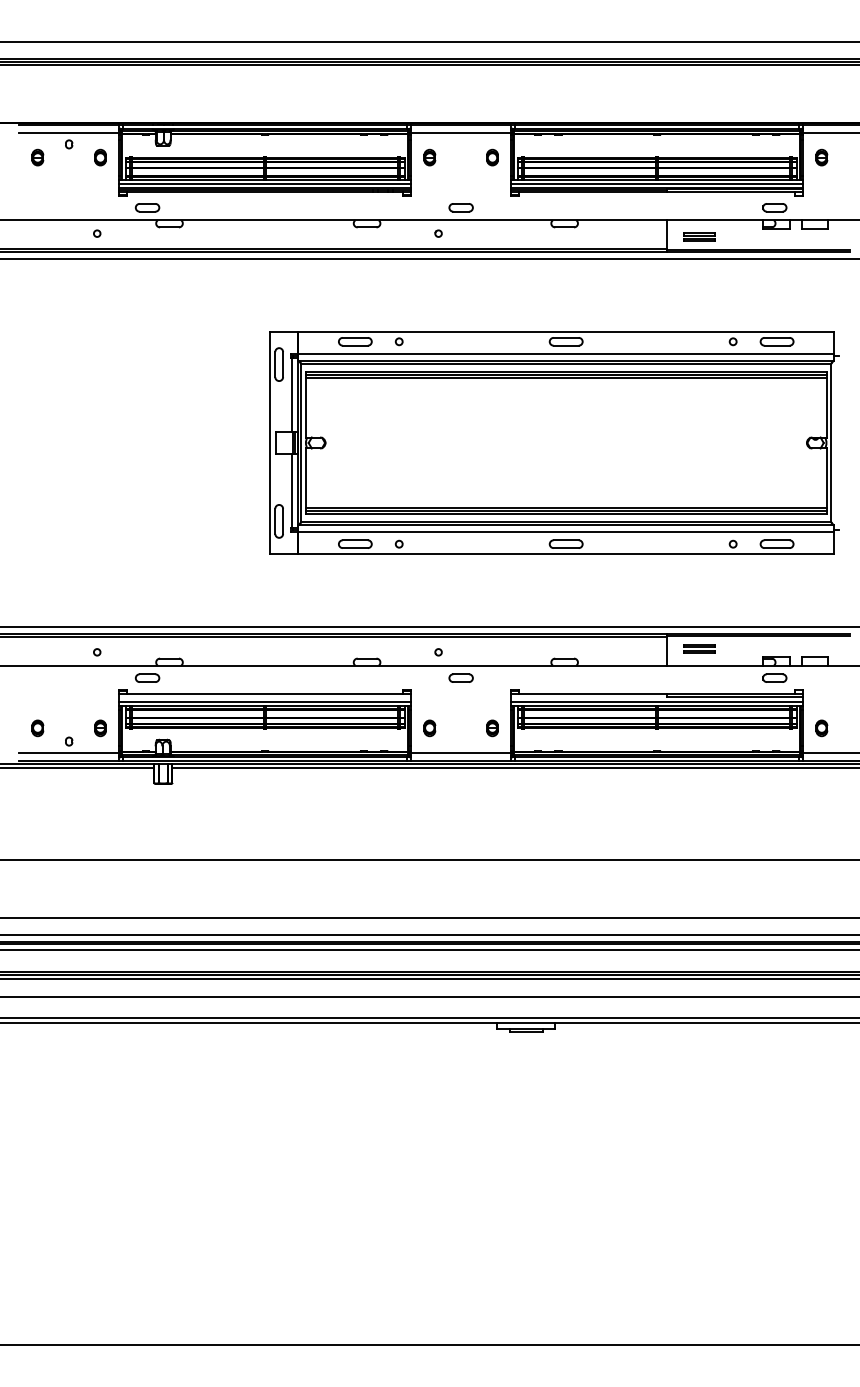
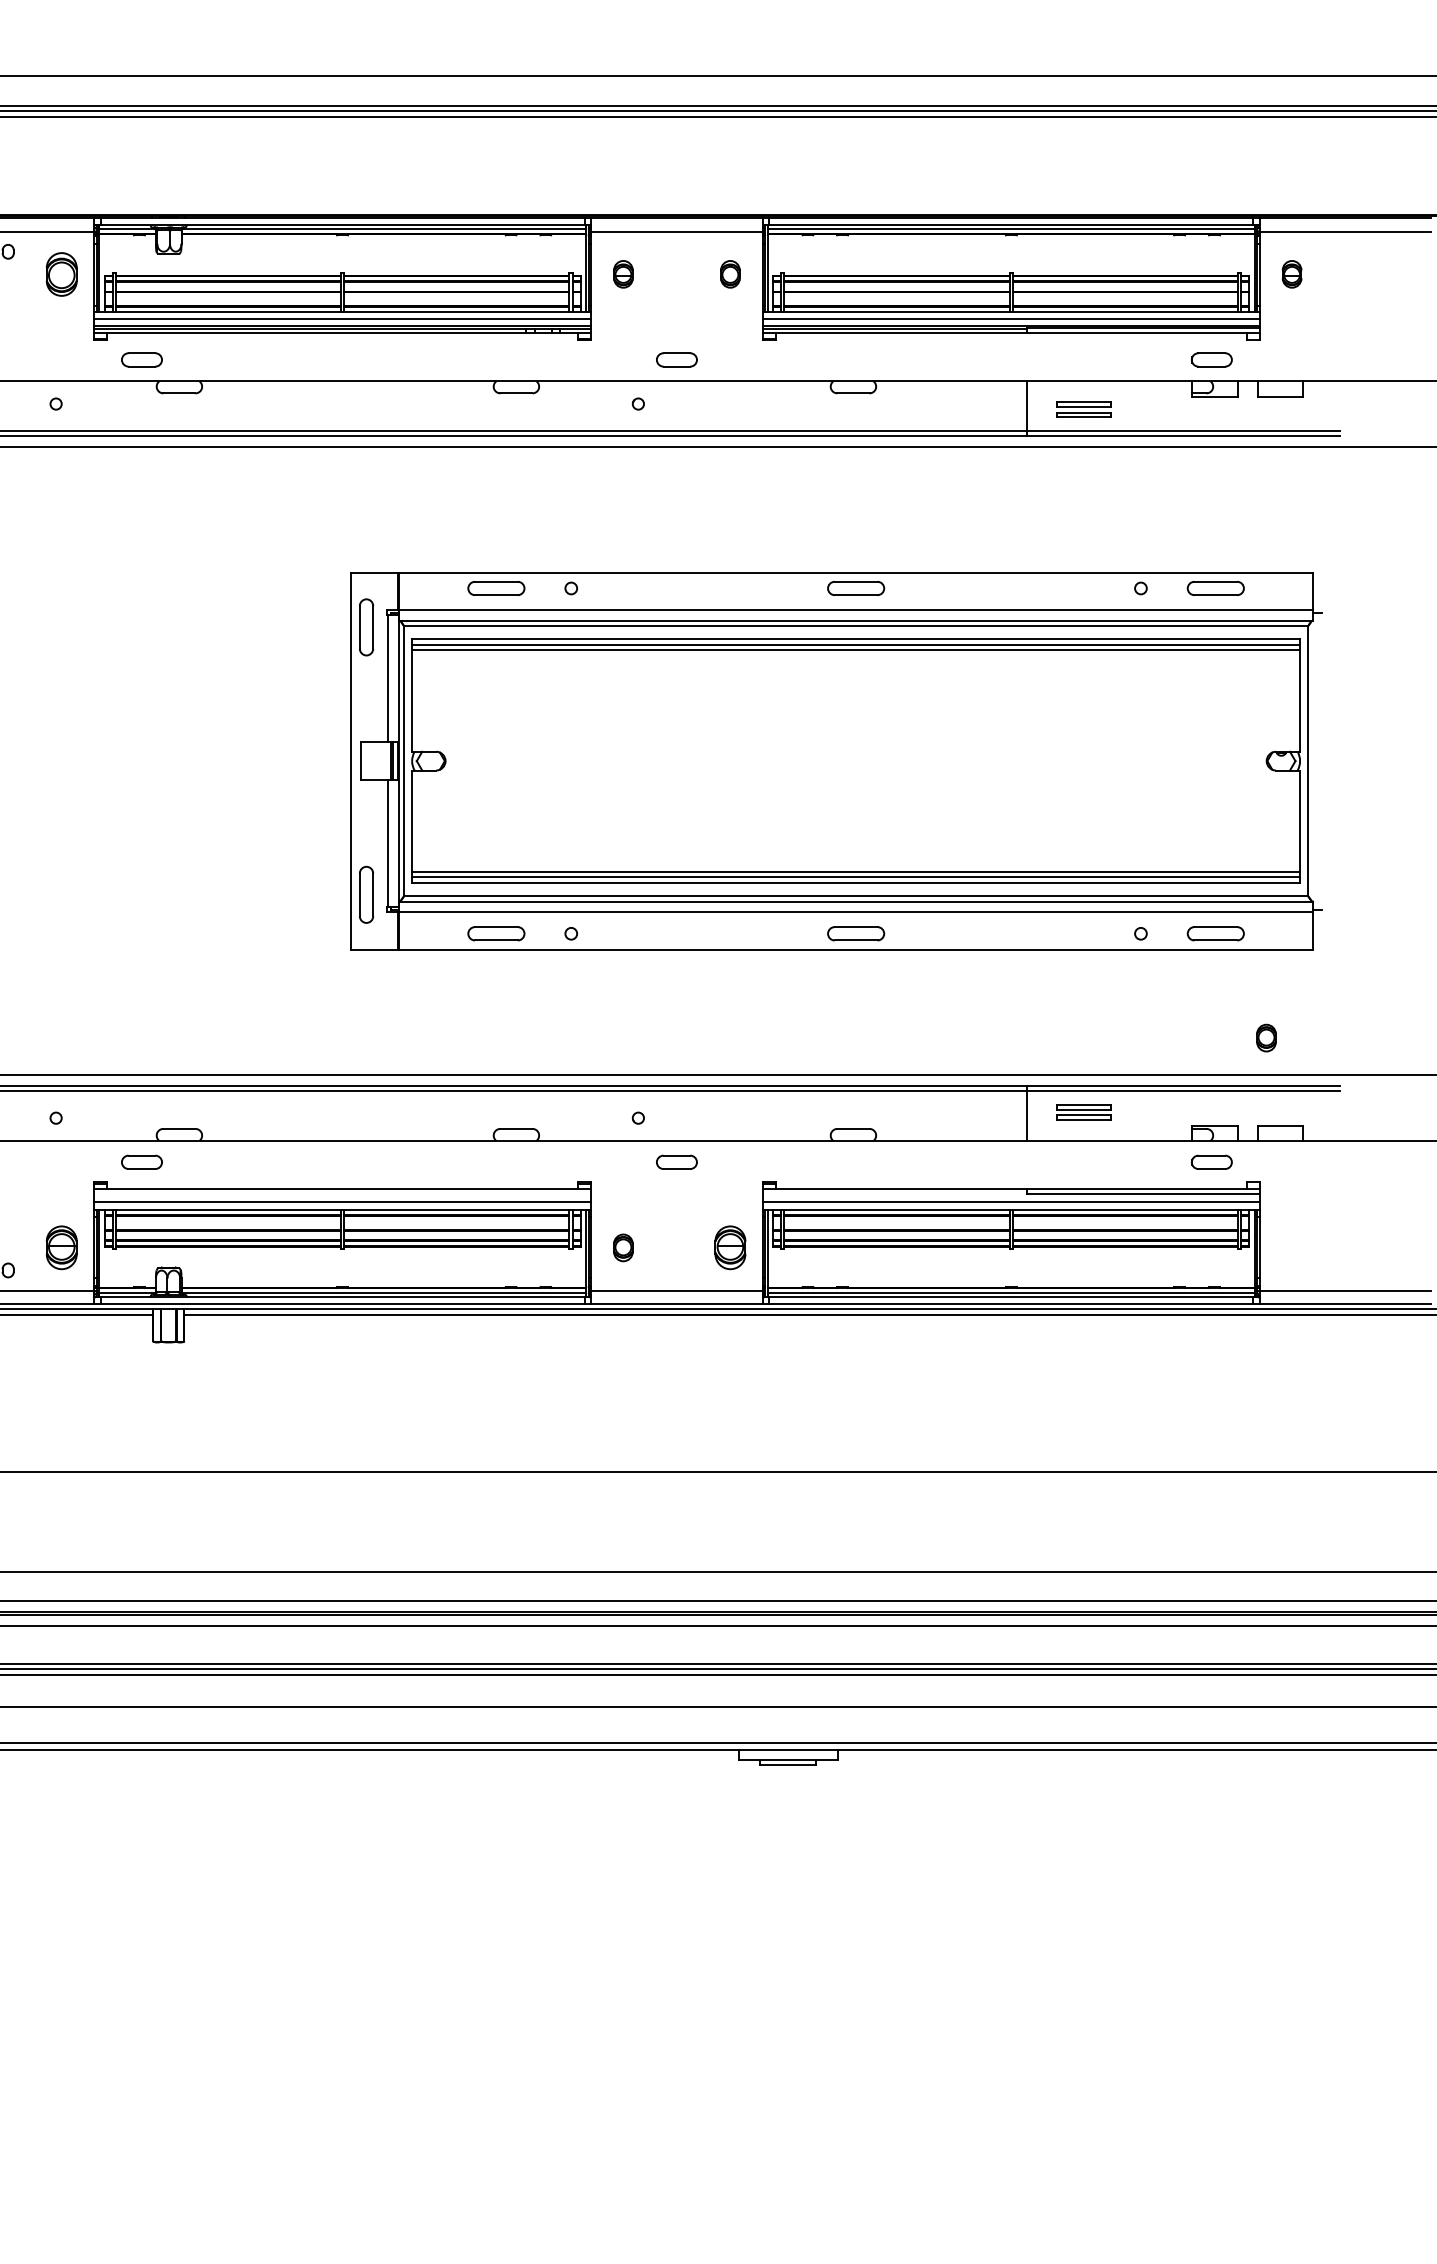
part: (100, 157) -> (61, 274), size x1.6
part: (100, 728) -> (61, 1248), size x1.6
part: (492, 728) -> (730, 1248), size x1.6
part: (821, 728) -> (1265, 1038), moved

